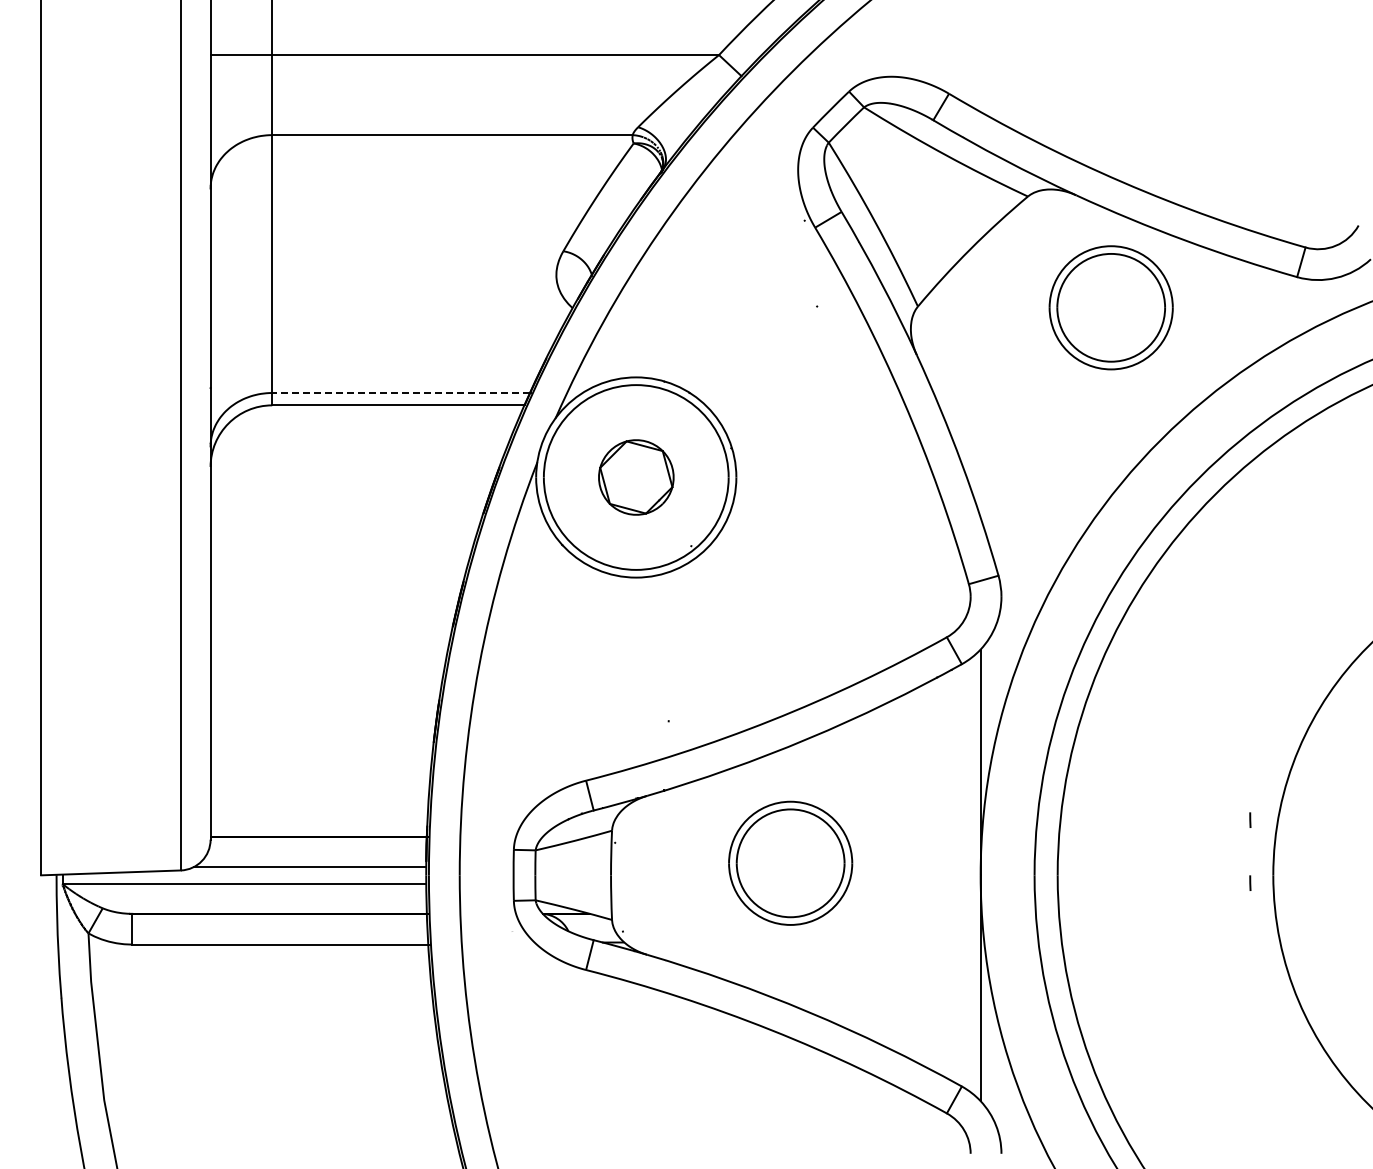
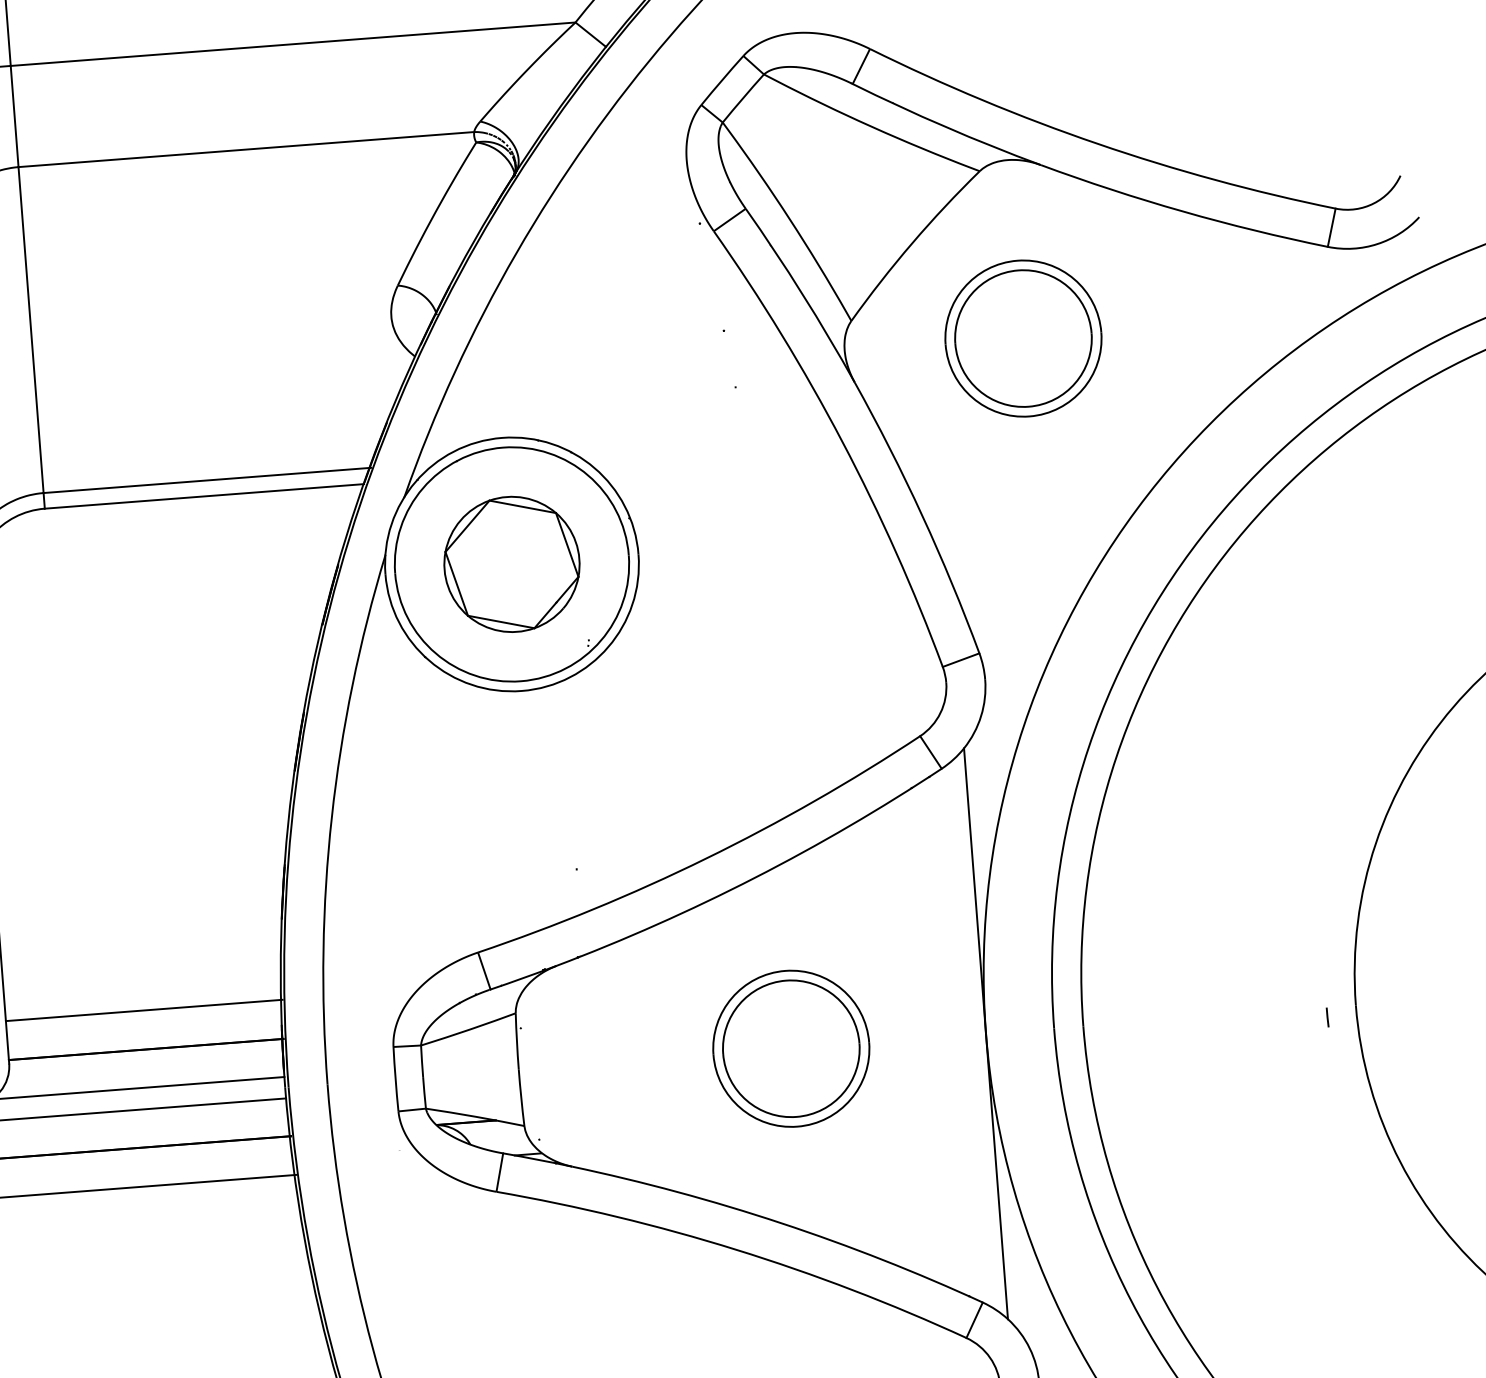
part: (1110, 307) -> (1022, 338), moved
line: (400, 393) -> (205, 481), dashed -> solid
part: (636, 477) -> (512, 564), size x1.43
line: (319, 806) -> (143, 1011), added
line: (1250, 819) -> (1321, 936), removed
part: (790, 862) -> (791, 1047), moved

